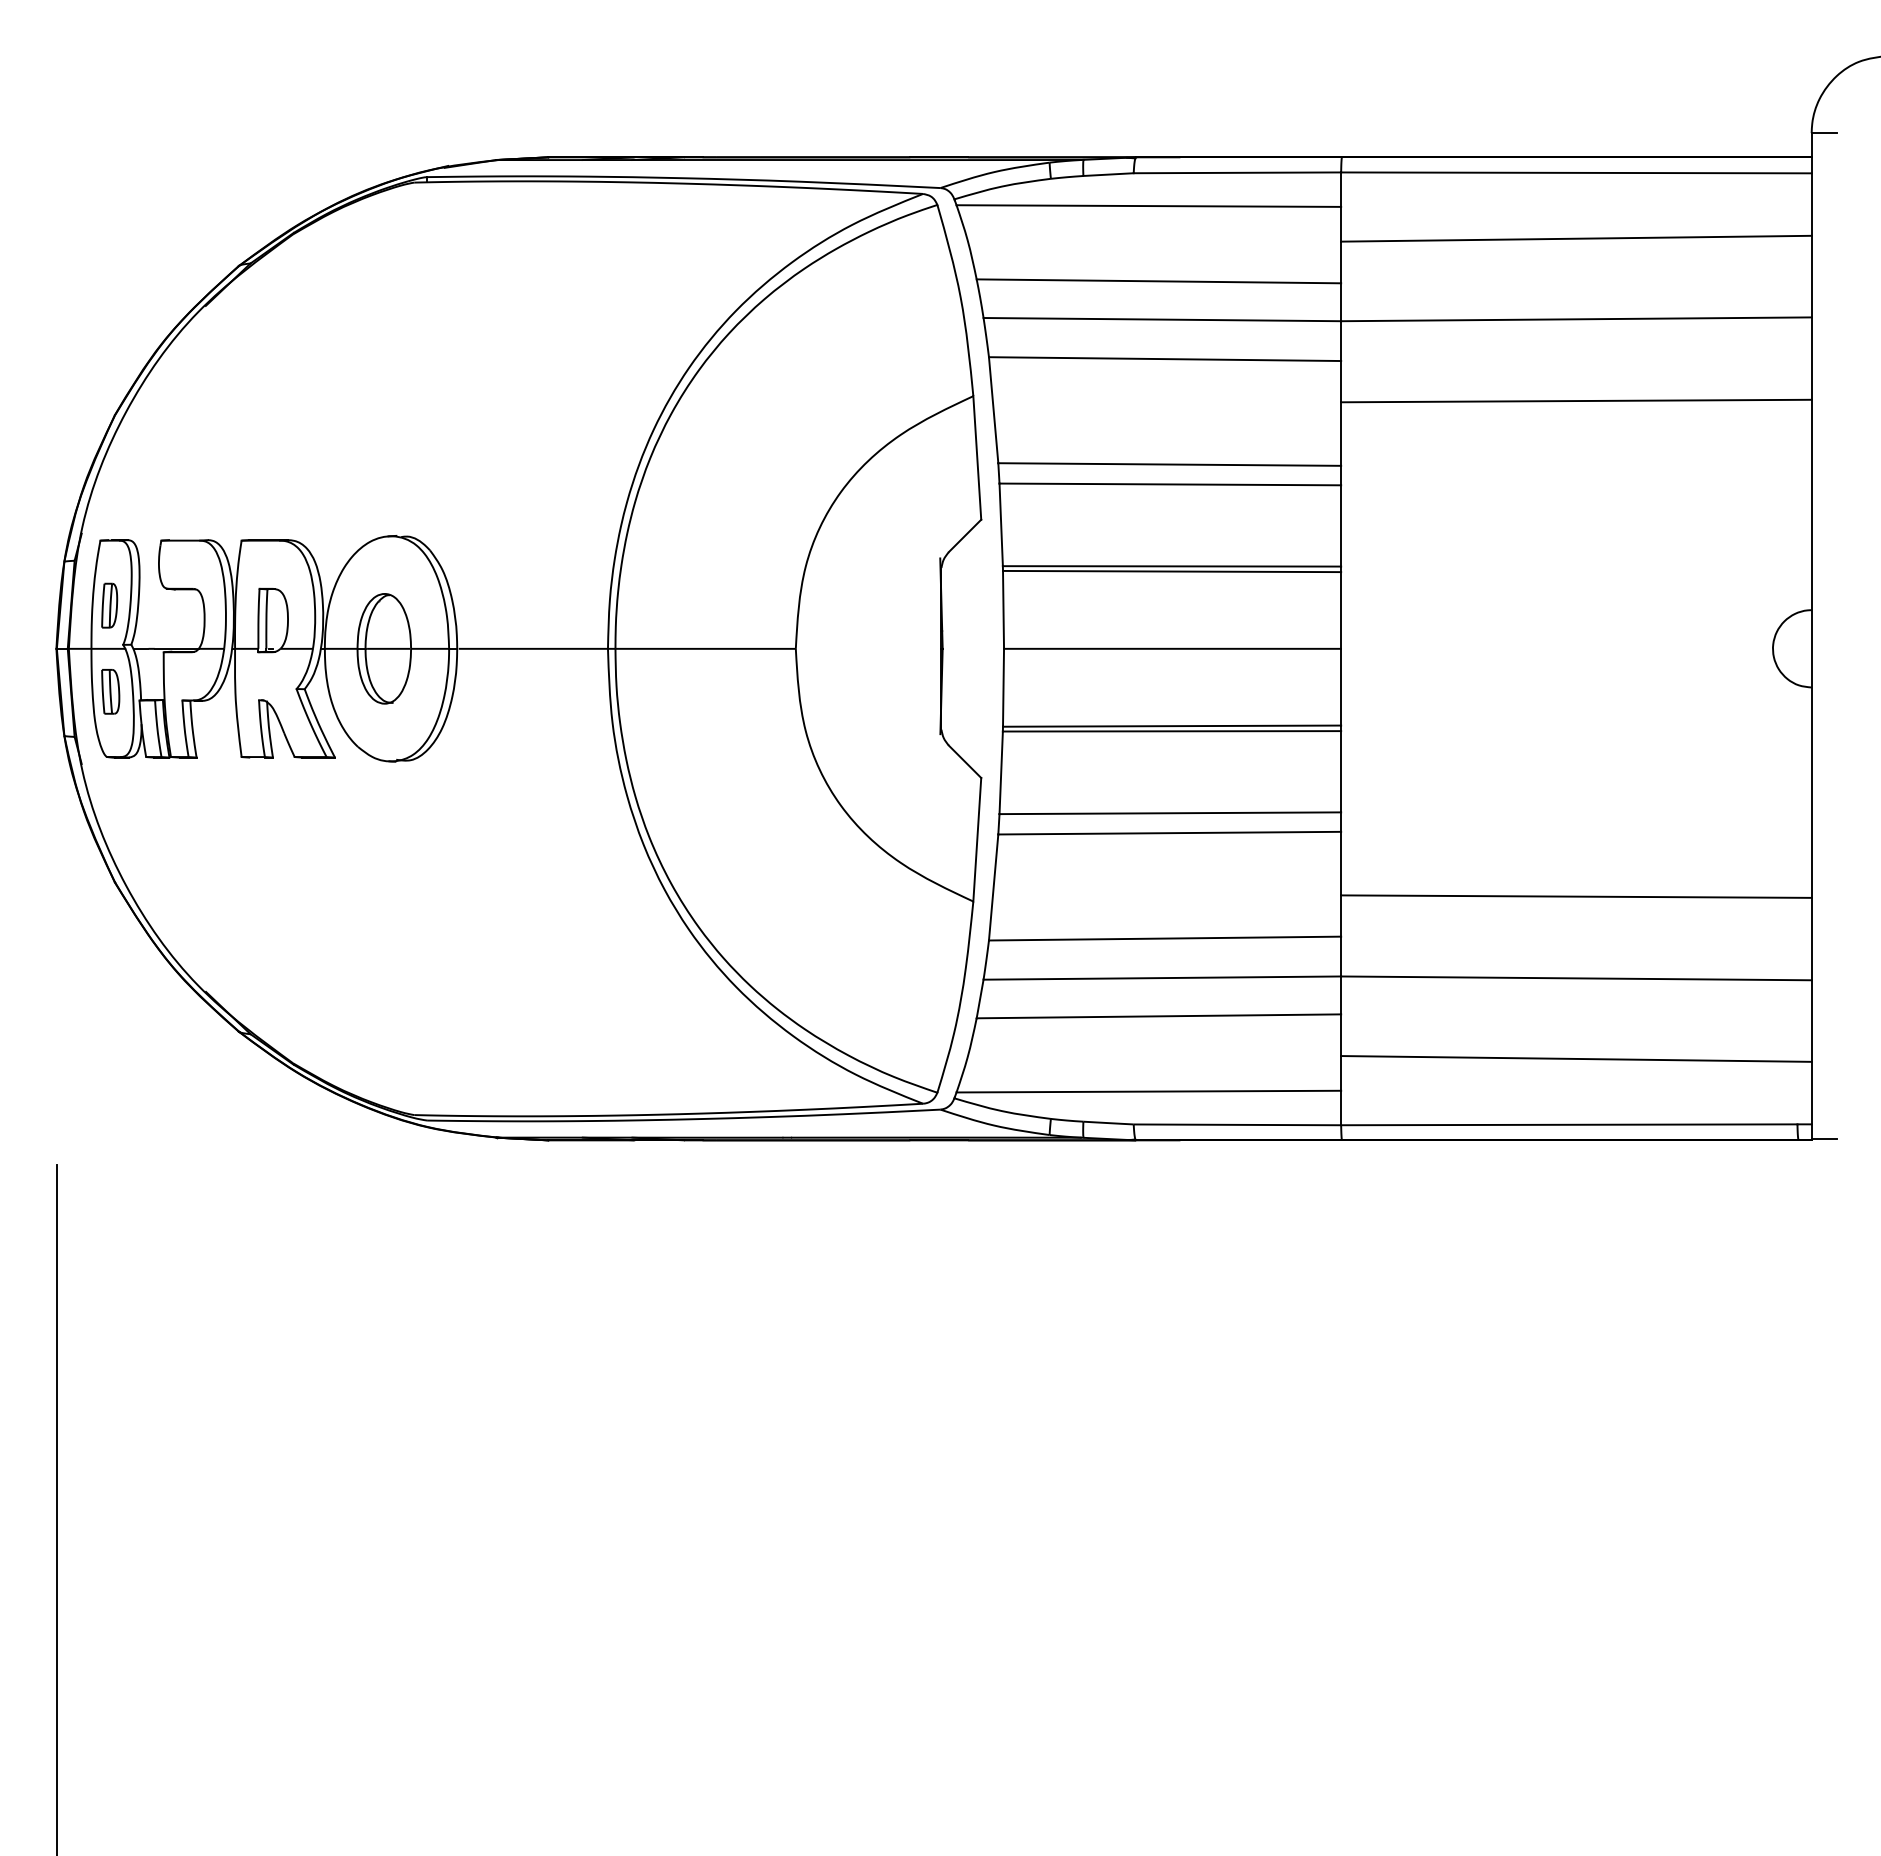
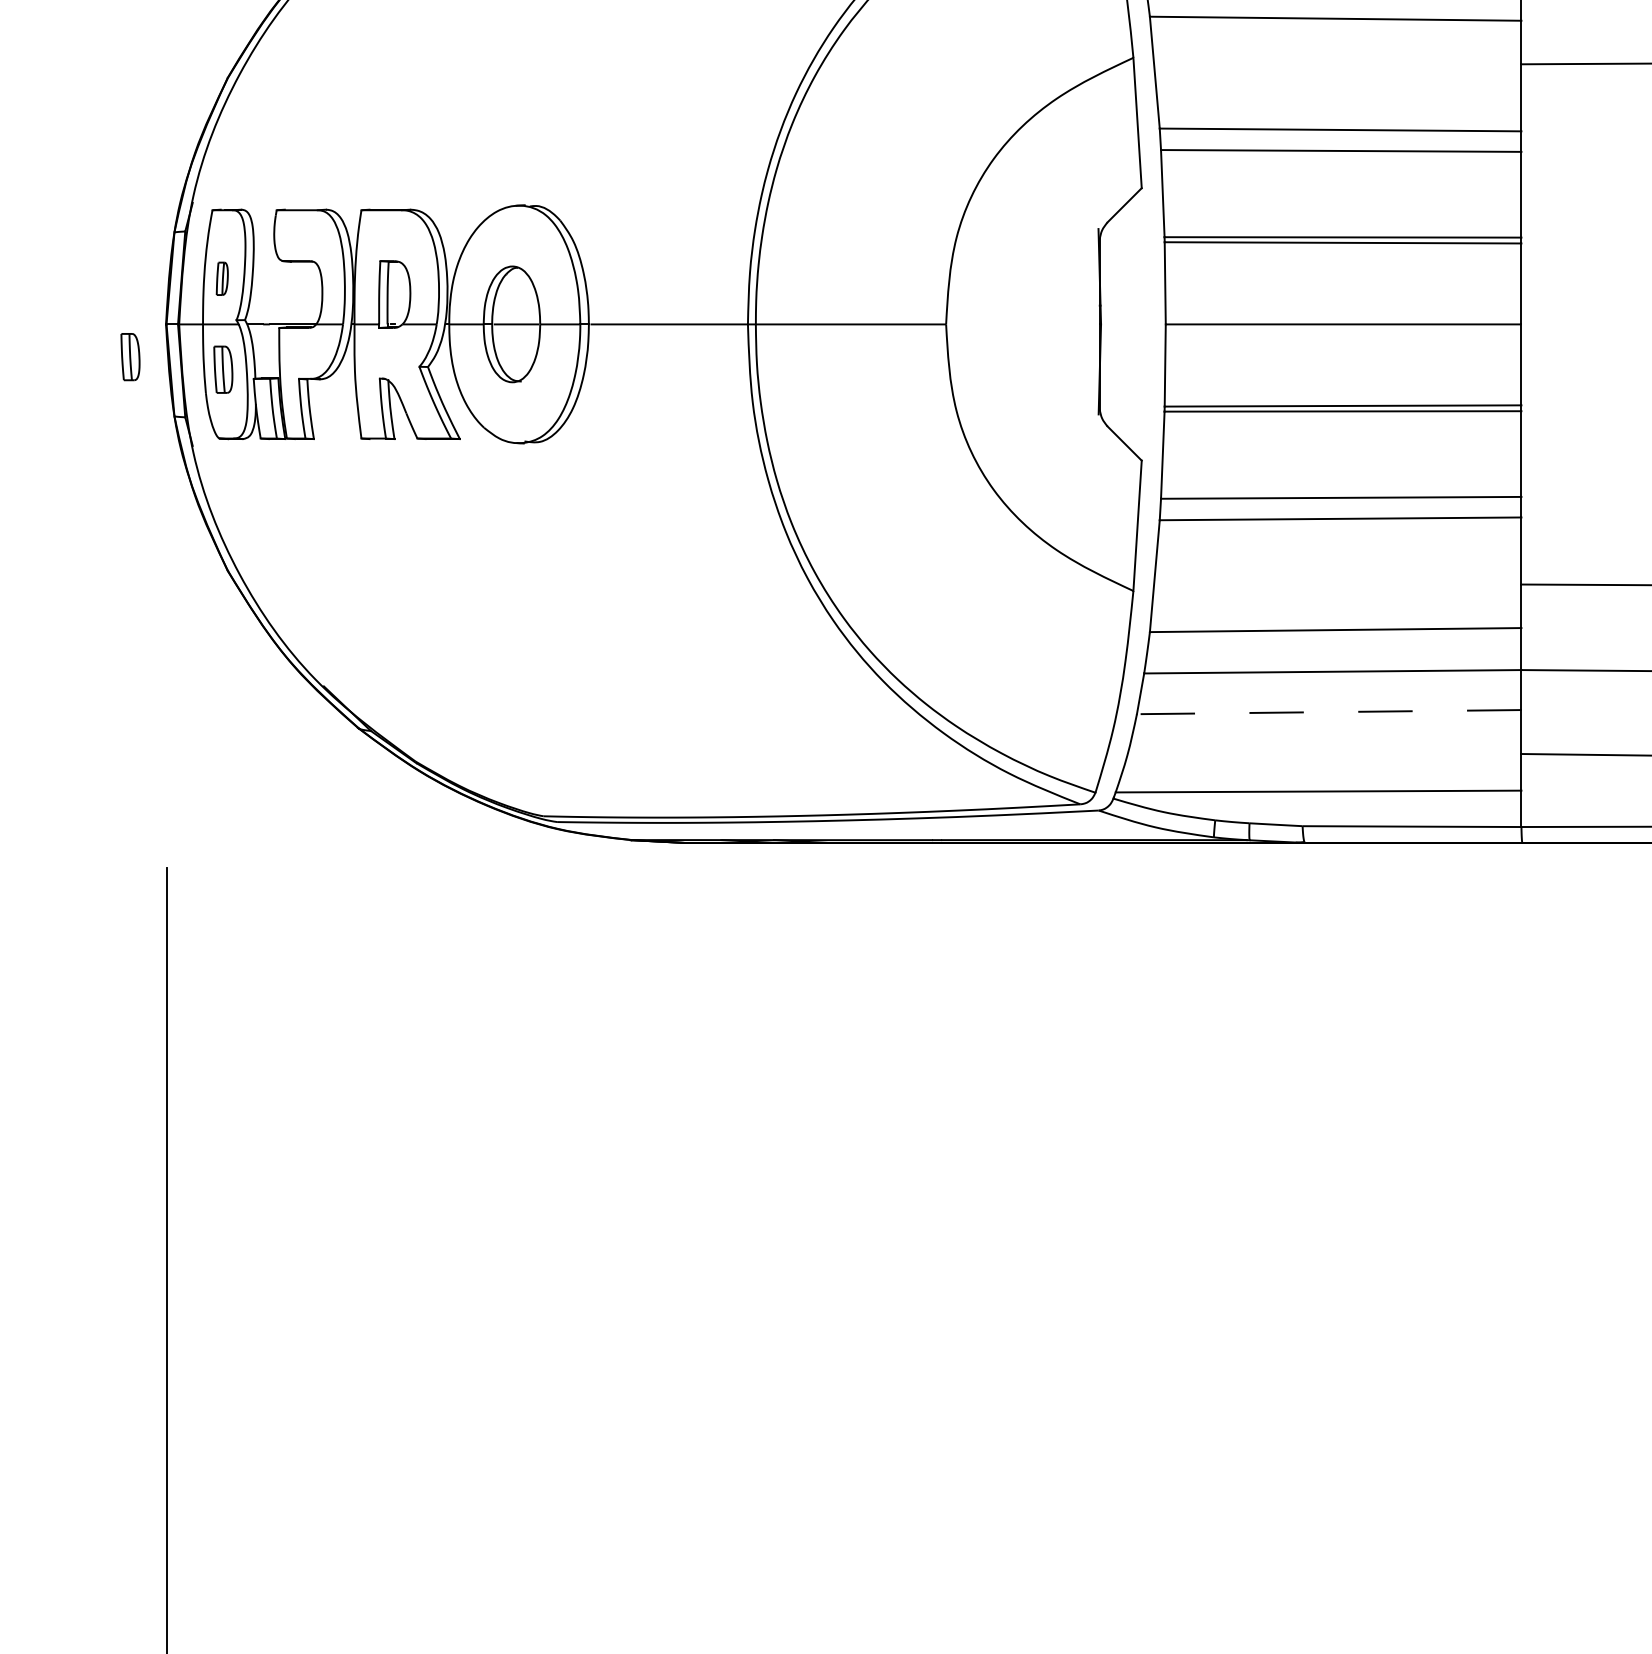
part: (109, 605) -> (222, 278), size x0.7
part: (22, 679) -> (130, 356), added
line: (1158, 1016) -> (1328, 712), solid -> dashed

